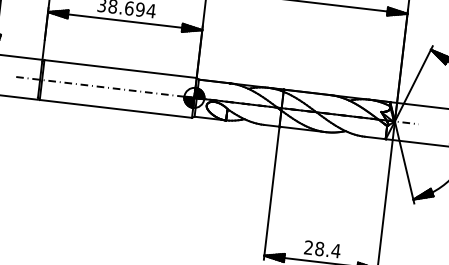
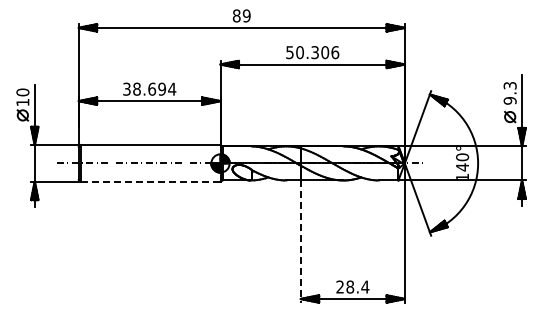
line: (115, 108) -> (150, 181), solid -> dashed
line: (271, 194) -> (300, 242), solid -> dashed

